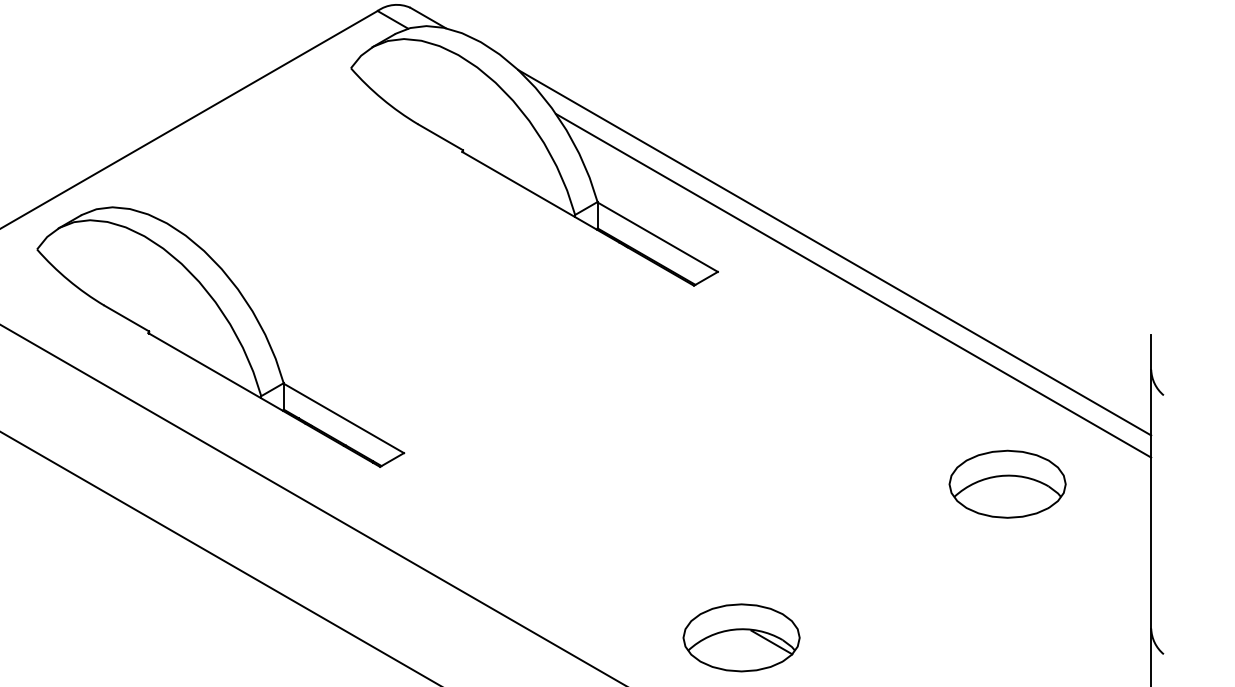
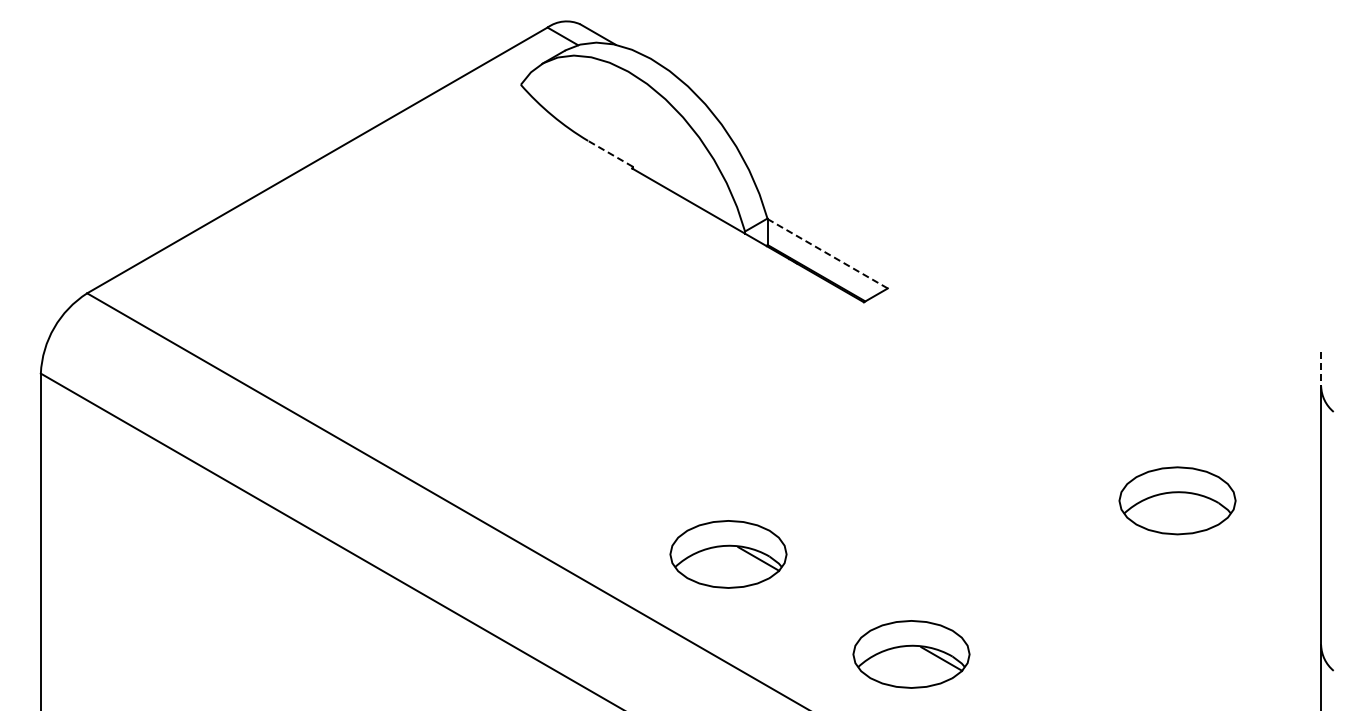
line: (440, 136) -> (610, 153), solid -> dashed
line: (657, 236) -> (827, 253), solid -> dashed
line: (834, 252) -> (1004, 269), removed
line: (853, 285) -> (1023, 302), removed
part: (220, 336) -> (390, 353), removed
line: (1151, 352) -> (1321, 369), solid -> dashed
part: (558, 537) -> (728, 554), added

